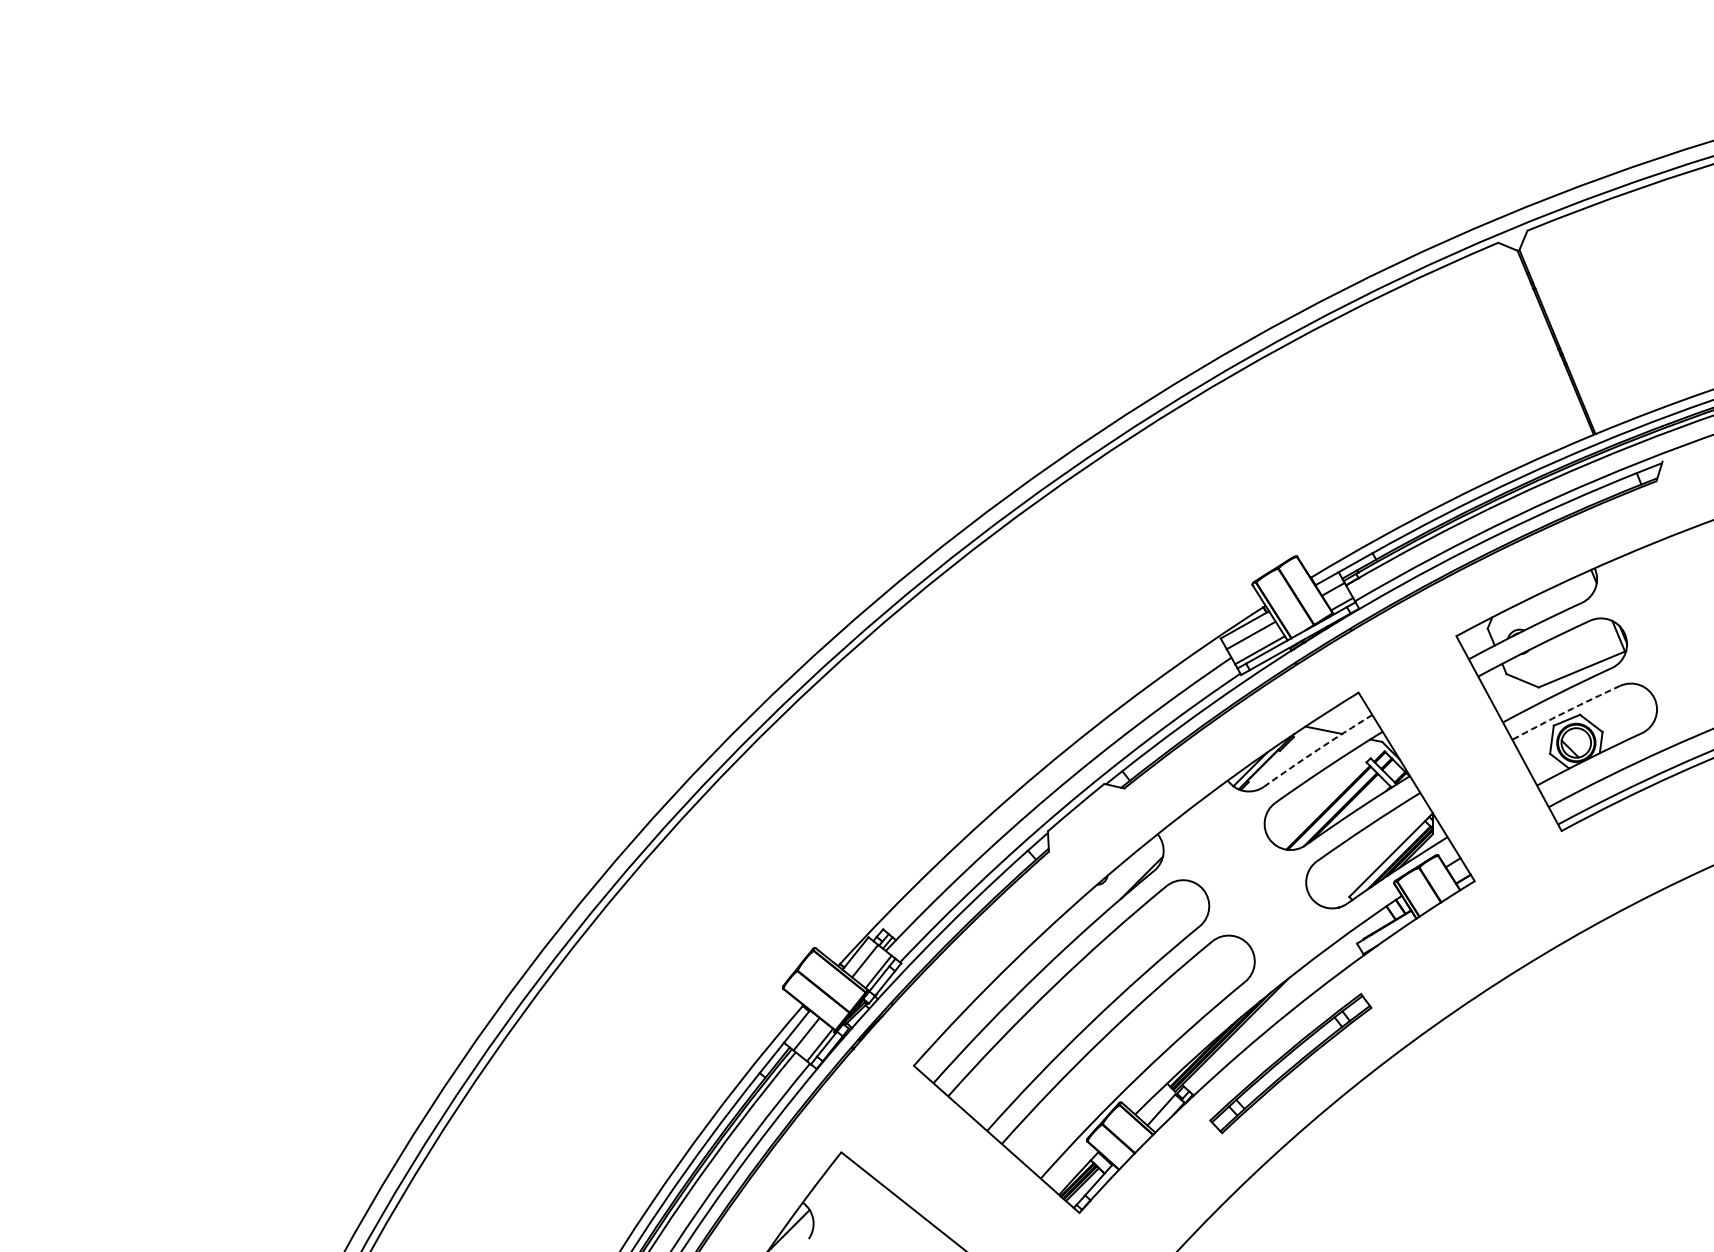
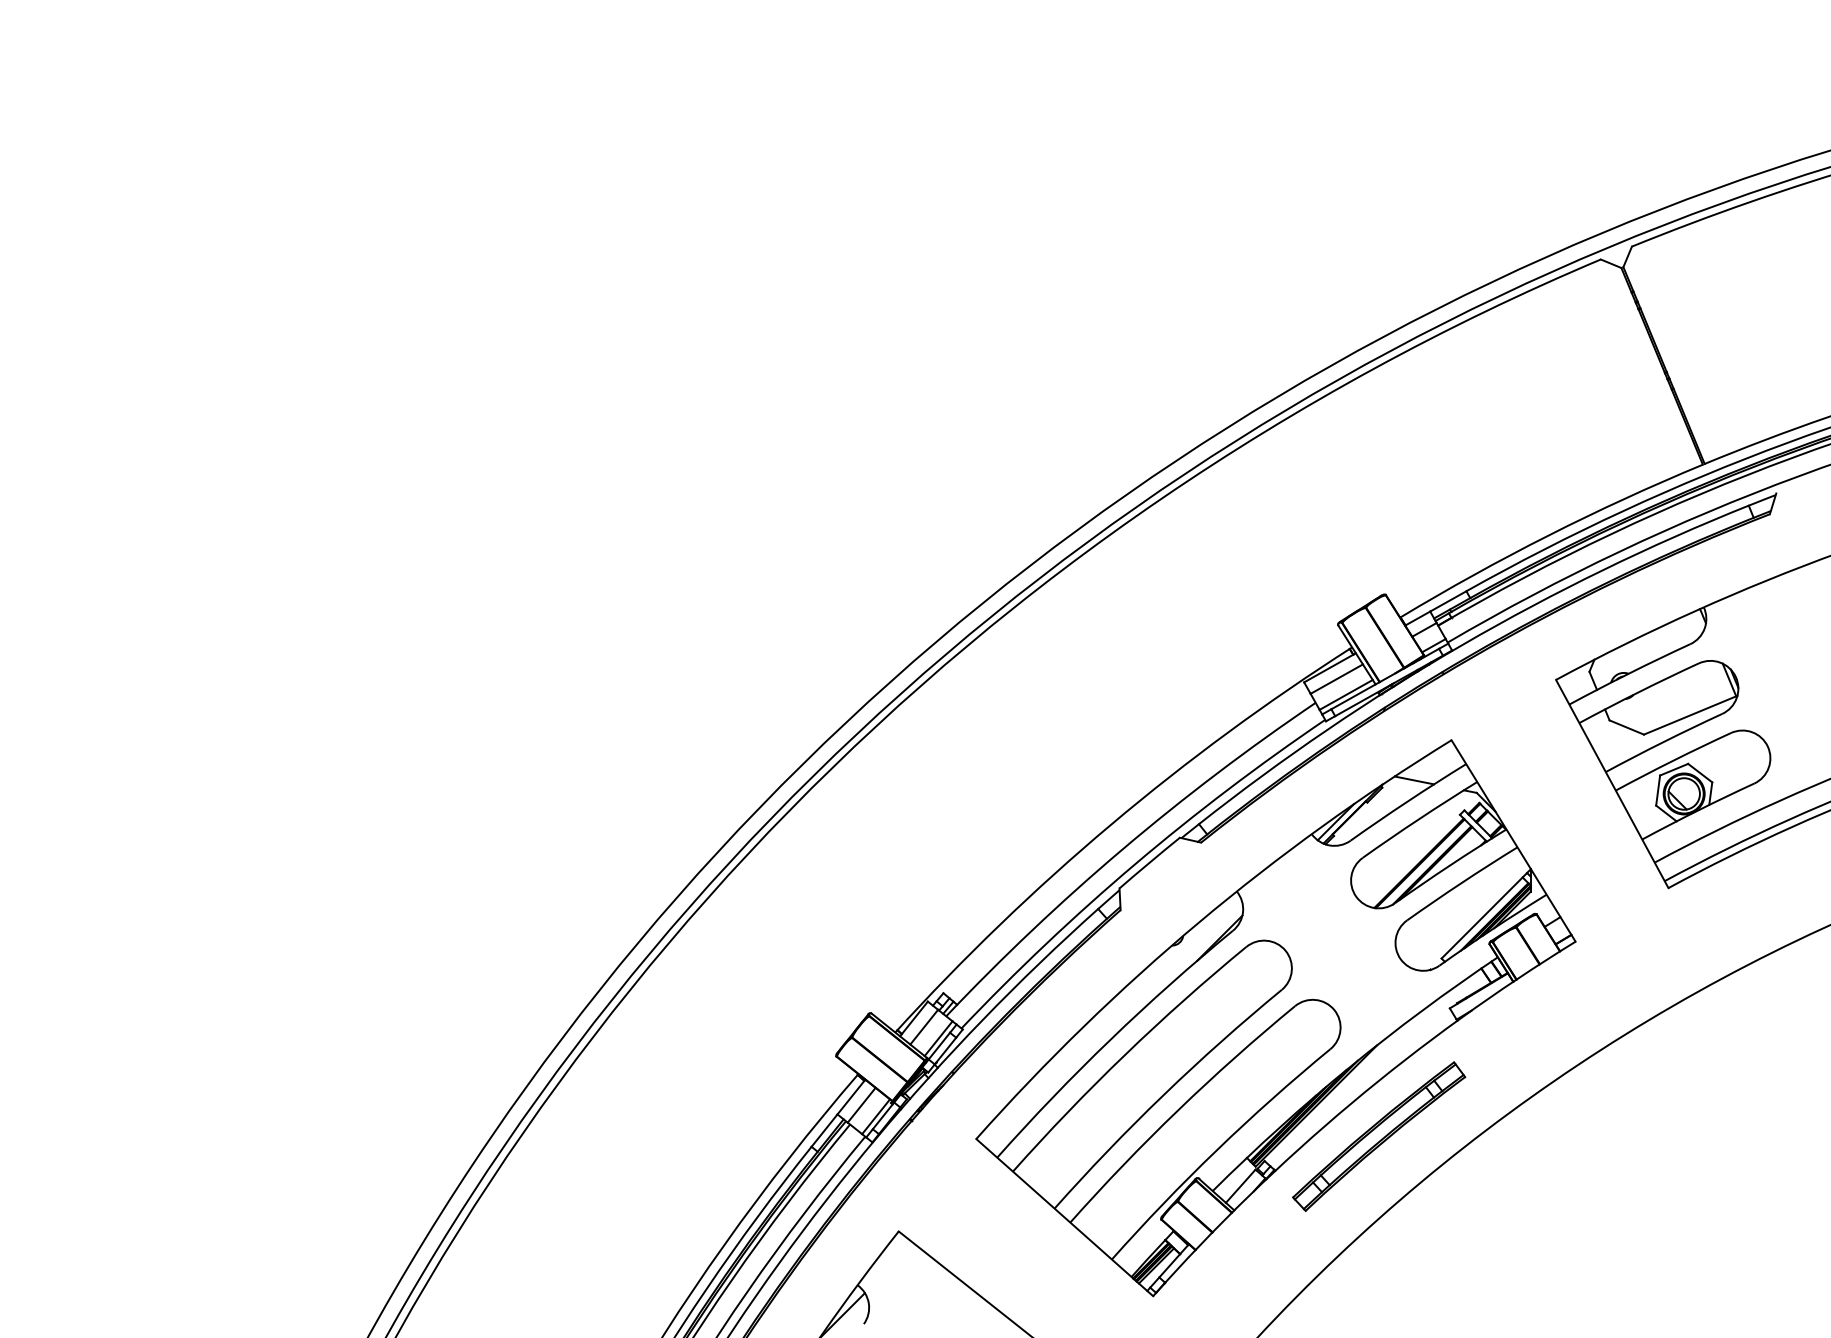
arc: (1565, 711) -> (1672, 760), dashed -> solid
arc: (1317, 749) -> (1407, 801), dashed -> solid

